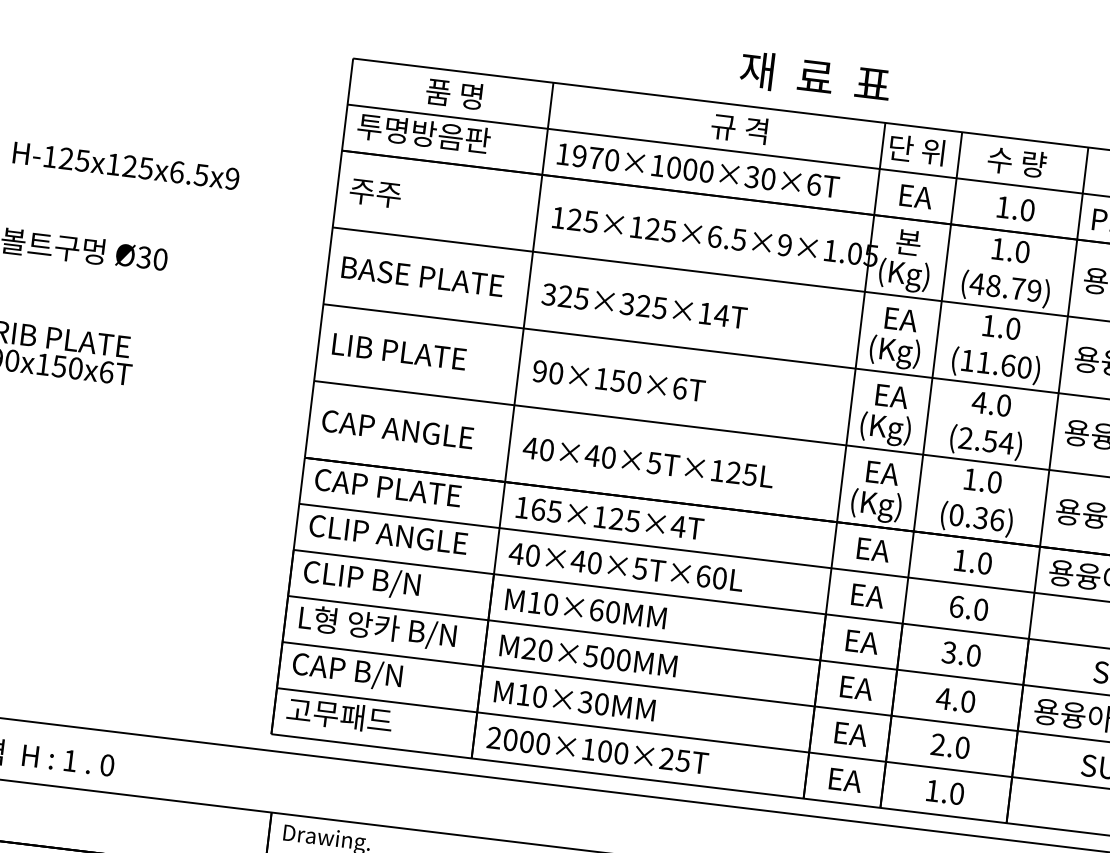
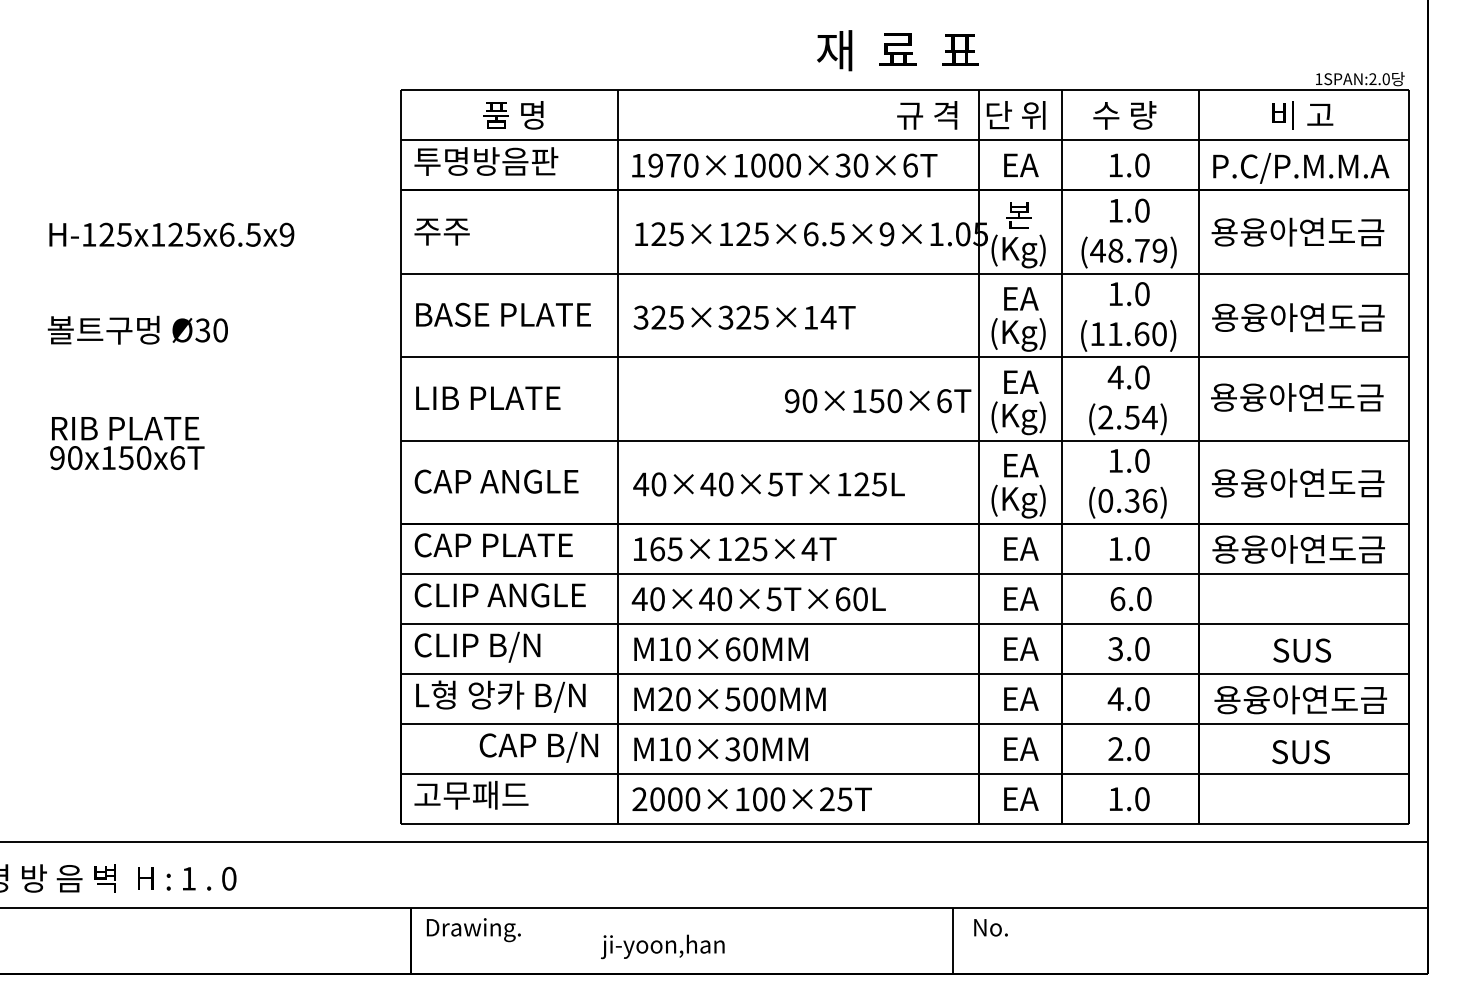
text: (739, 128) -> (927, 115), moved
text: (619, 381) -> (878, 401), moved
text: (346, 671) -> (538, 747), moved

